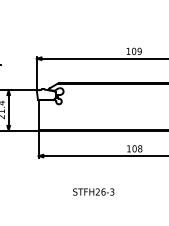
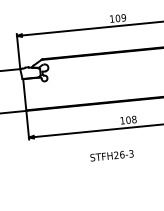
text: (93, 191) -> (111, 155), moved

